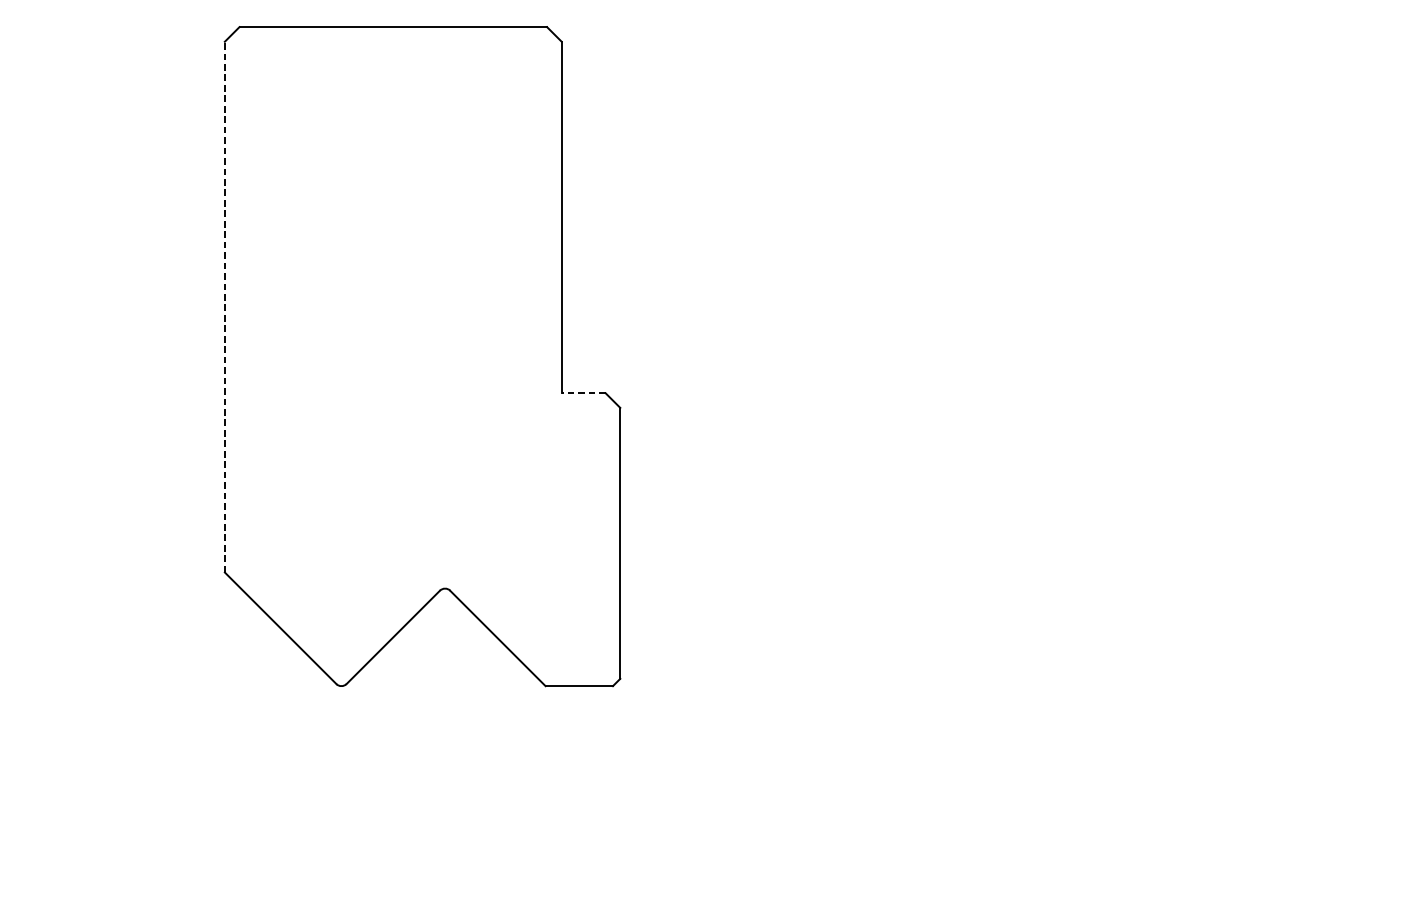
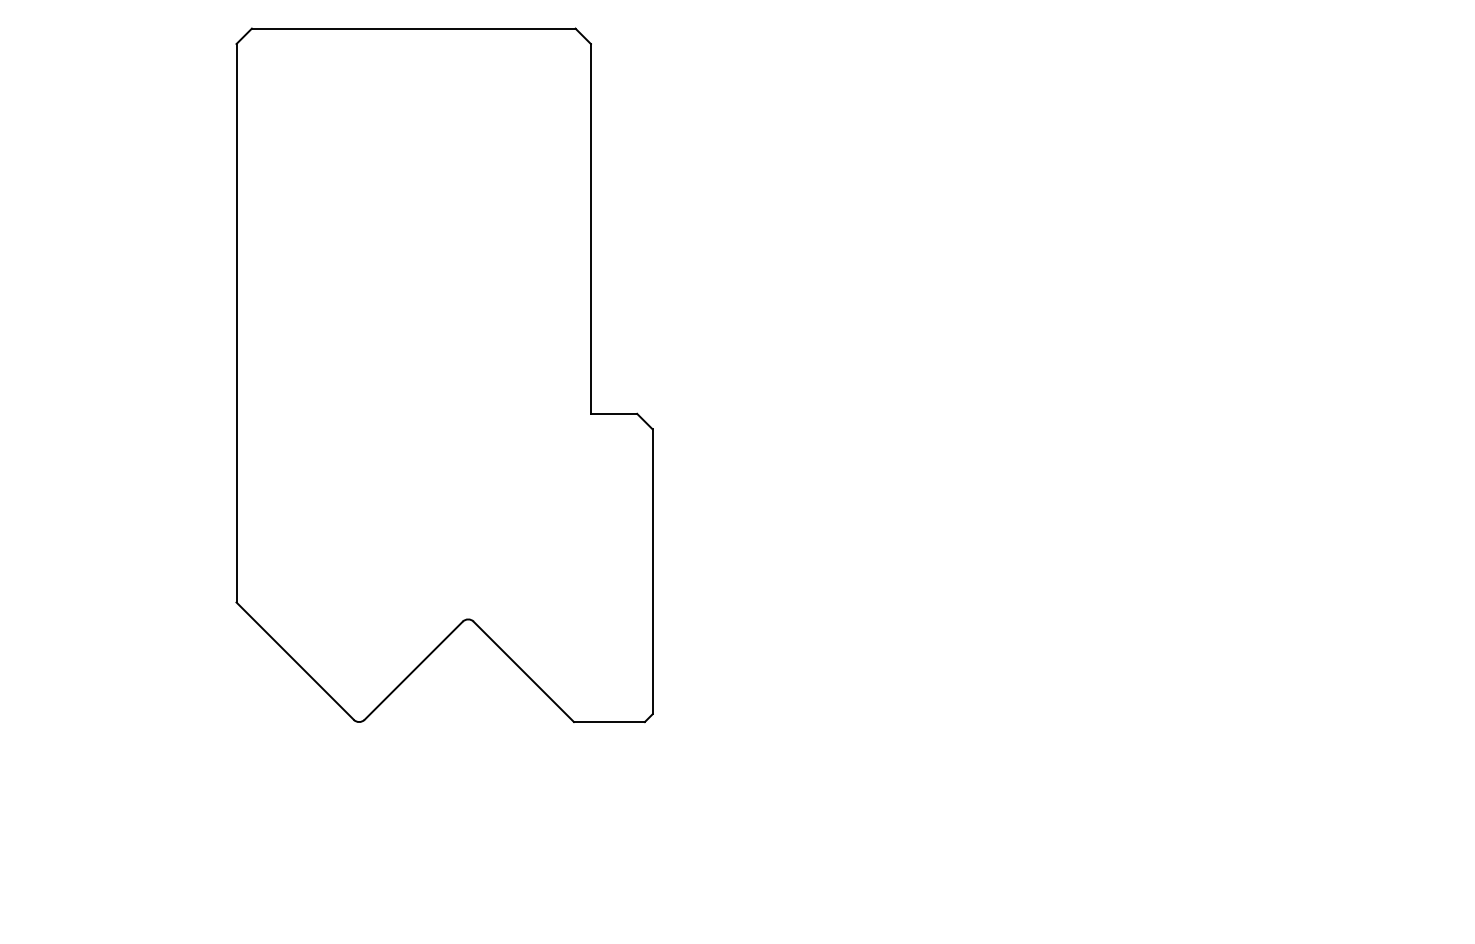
line: (224, 306) -> (236, 322), dashed -> solid
line: (583, 392) -> (613, 413), dashed -> solid

